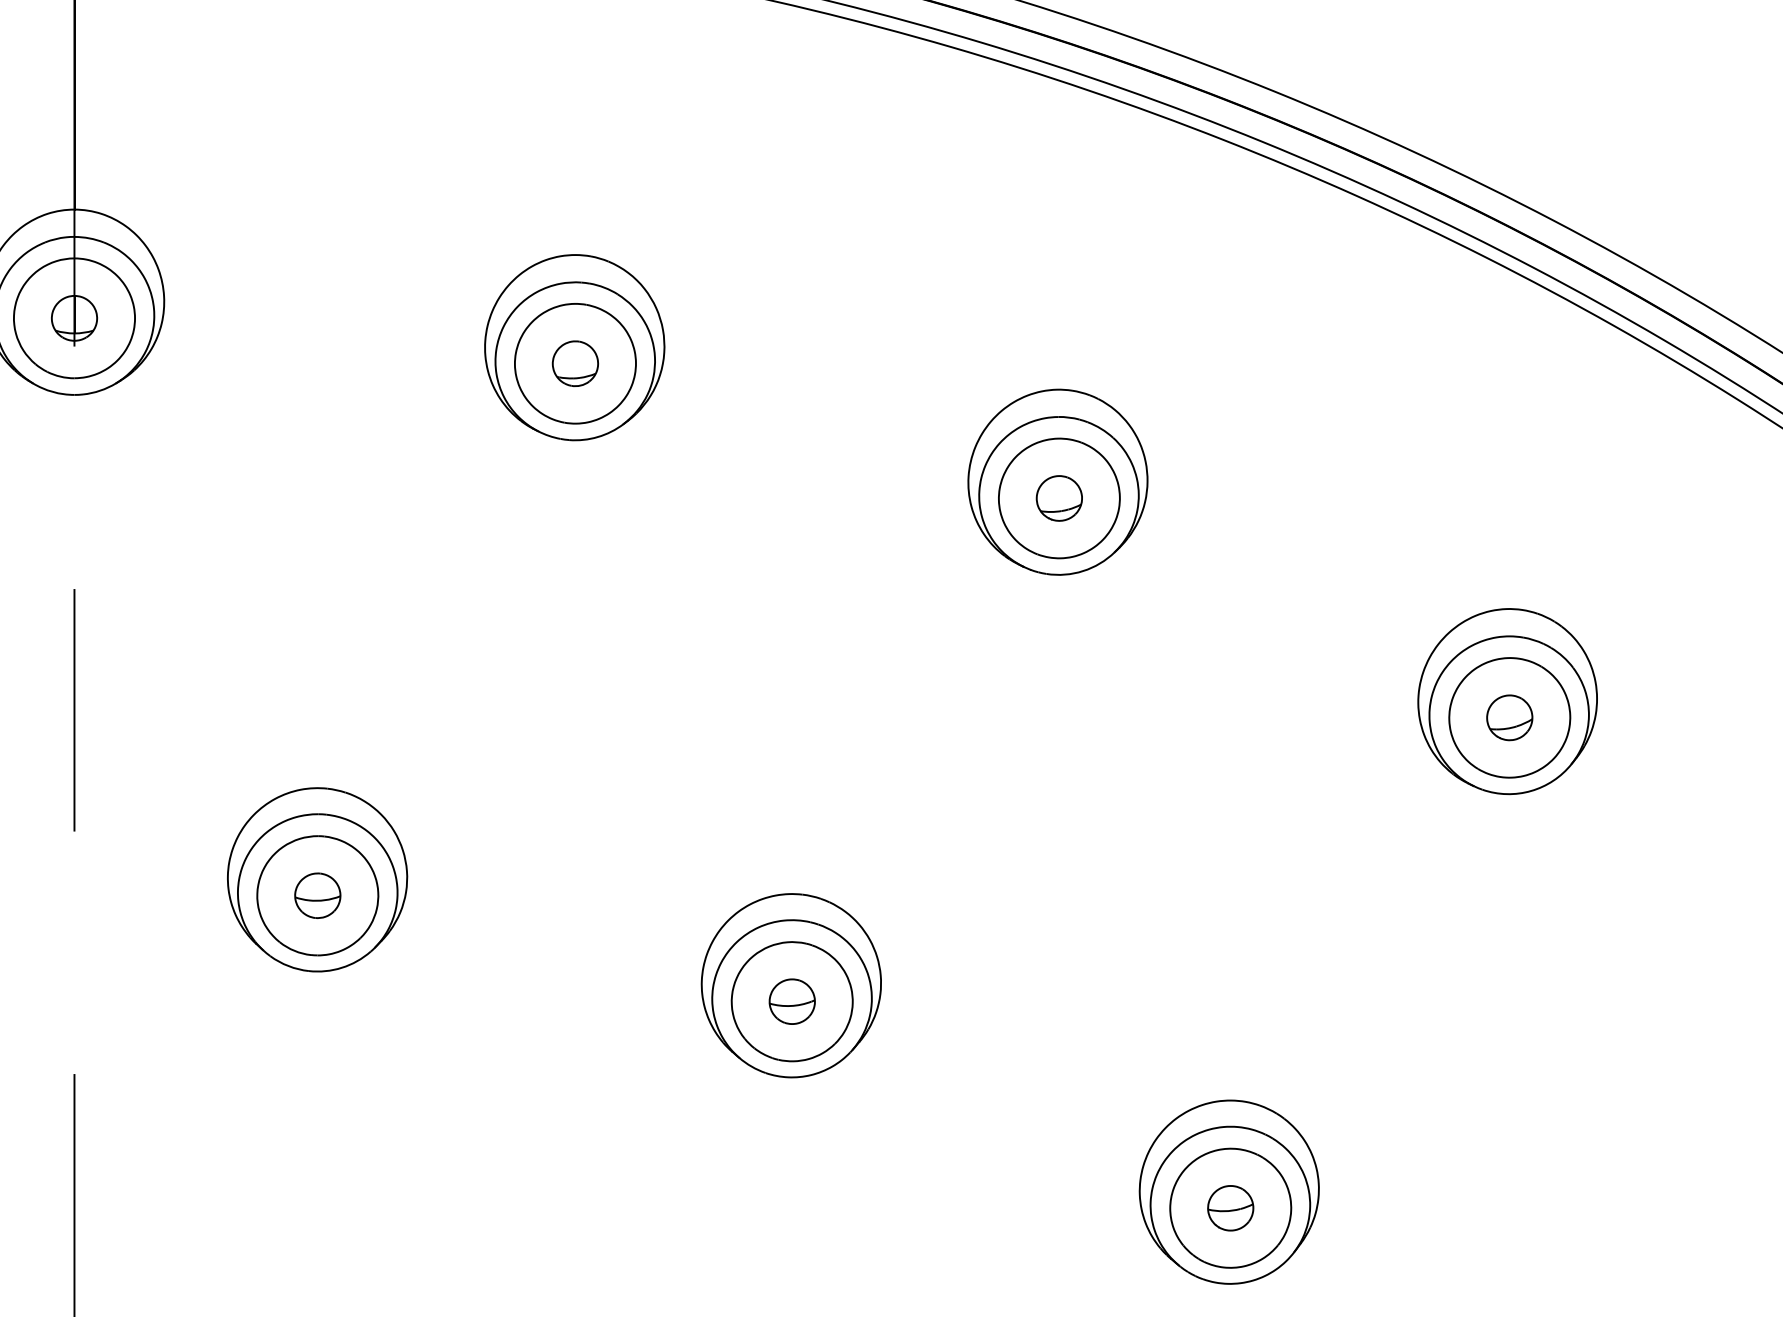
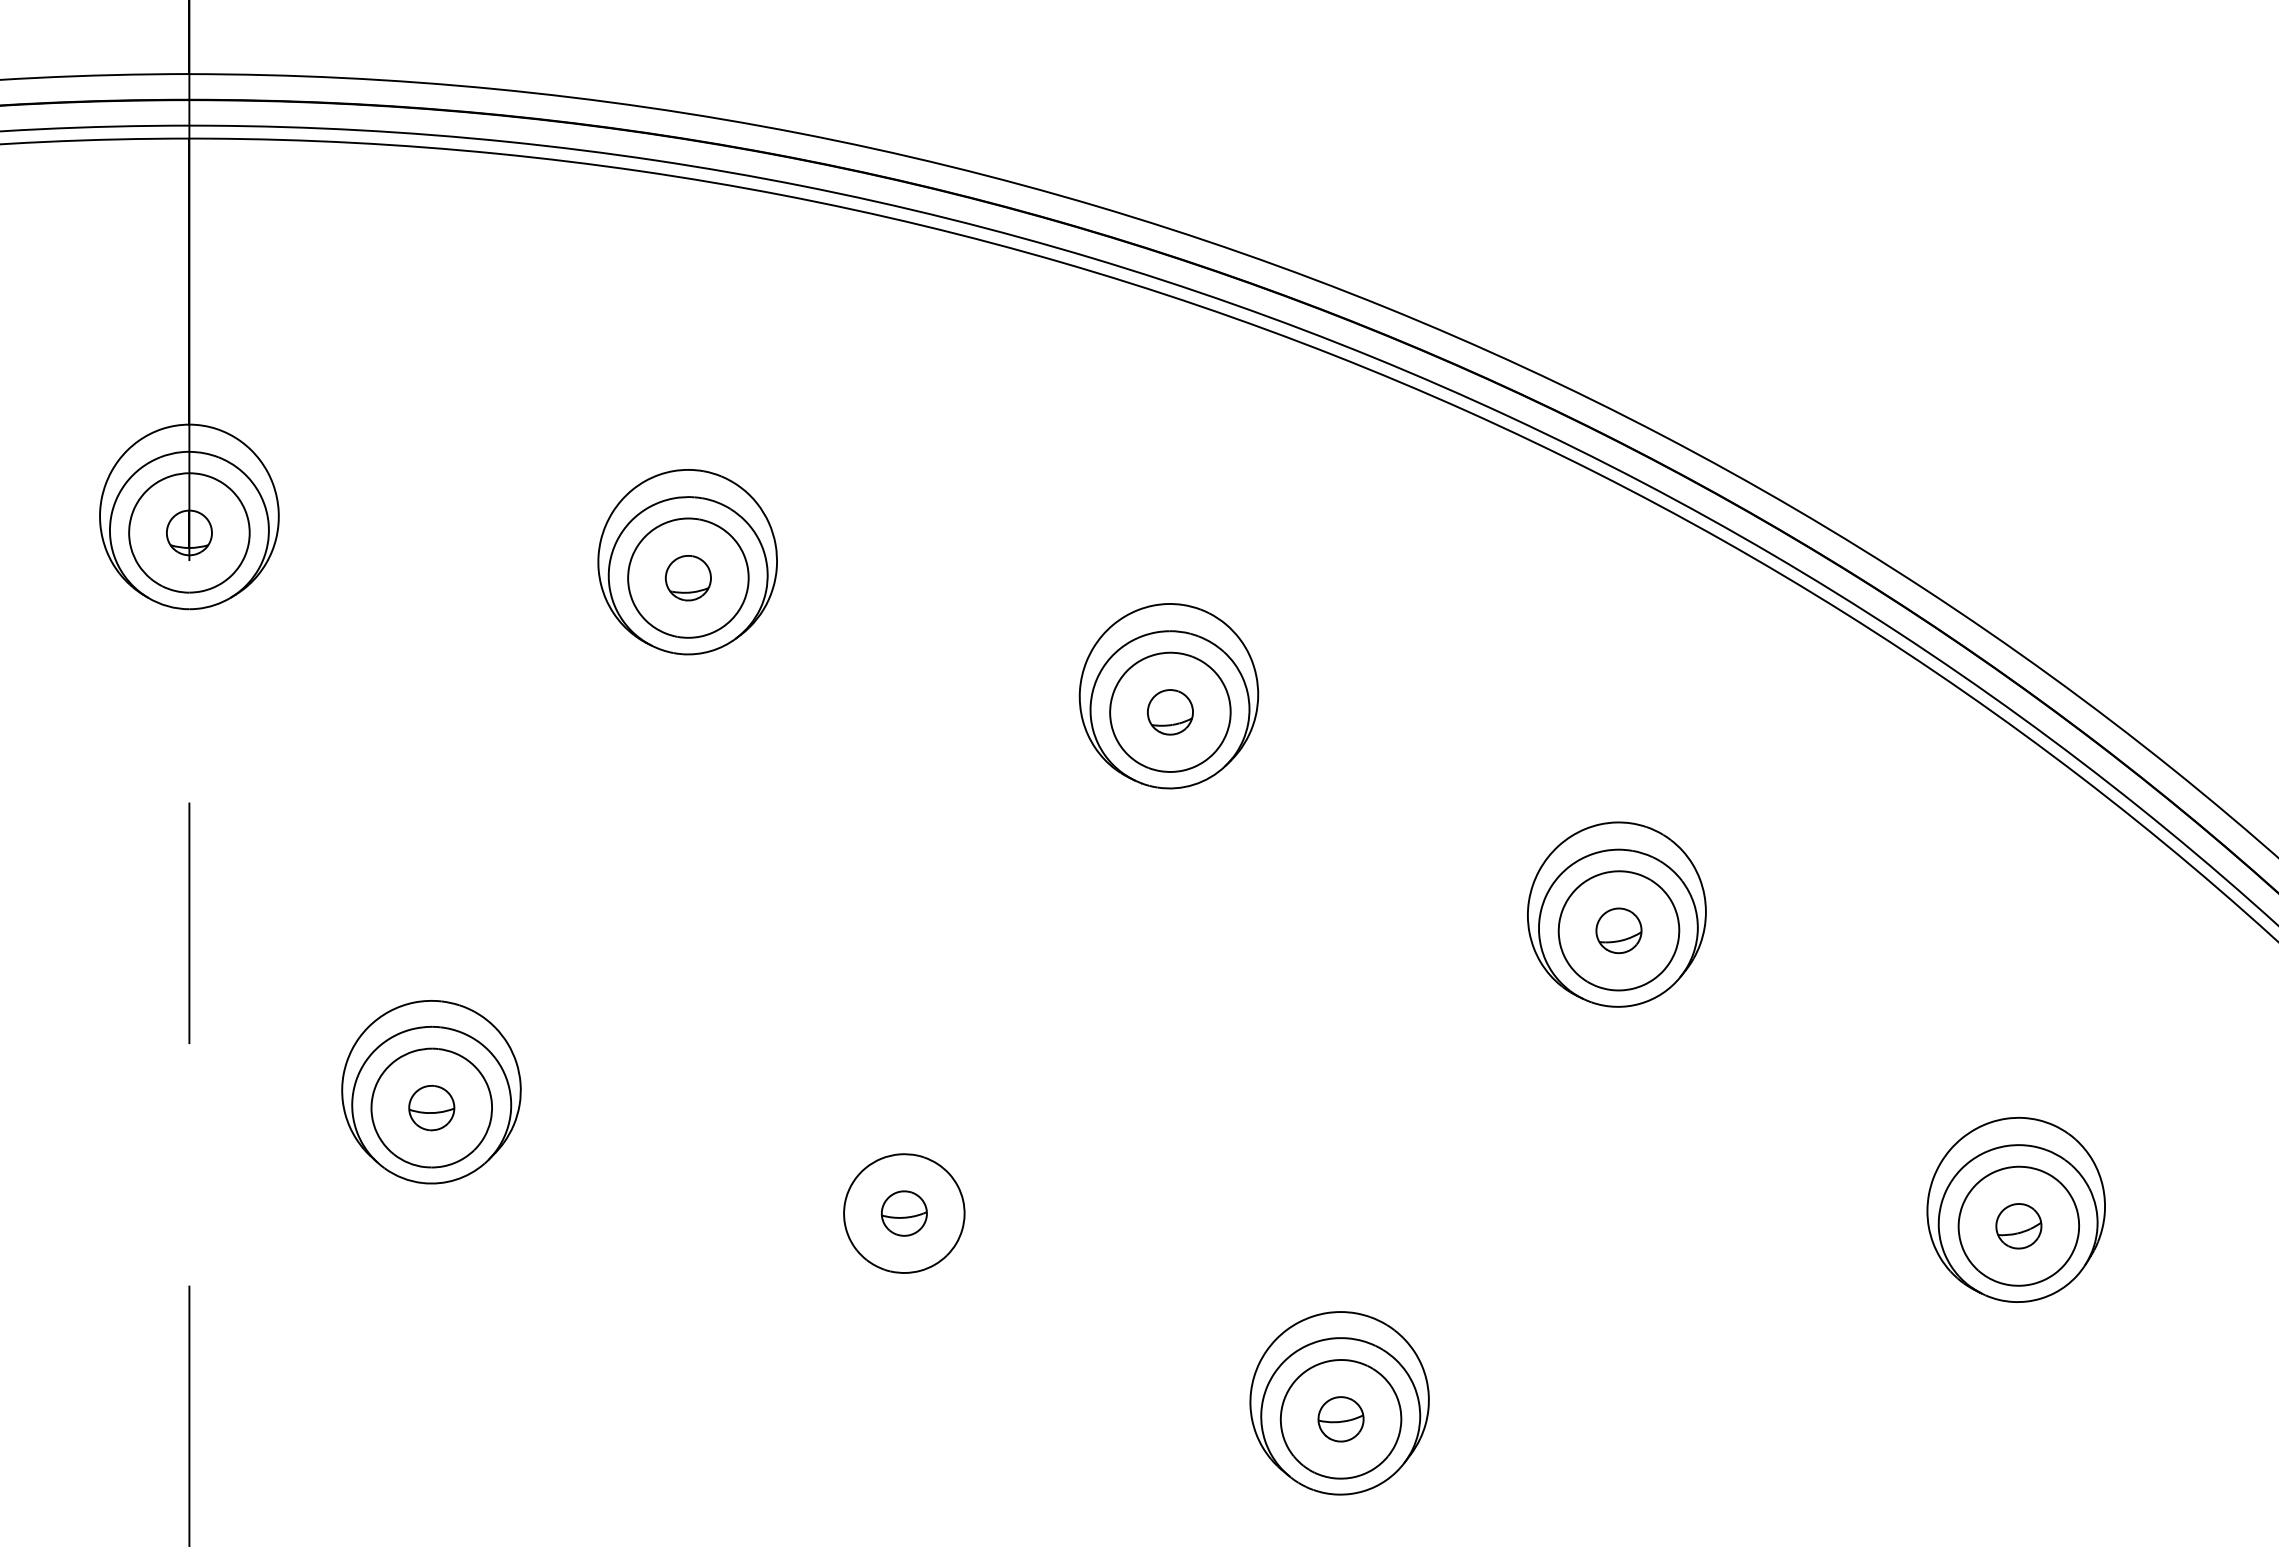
part: (791, 985) -> (903, 1197), removed

